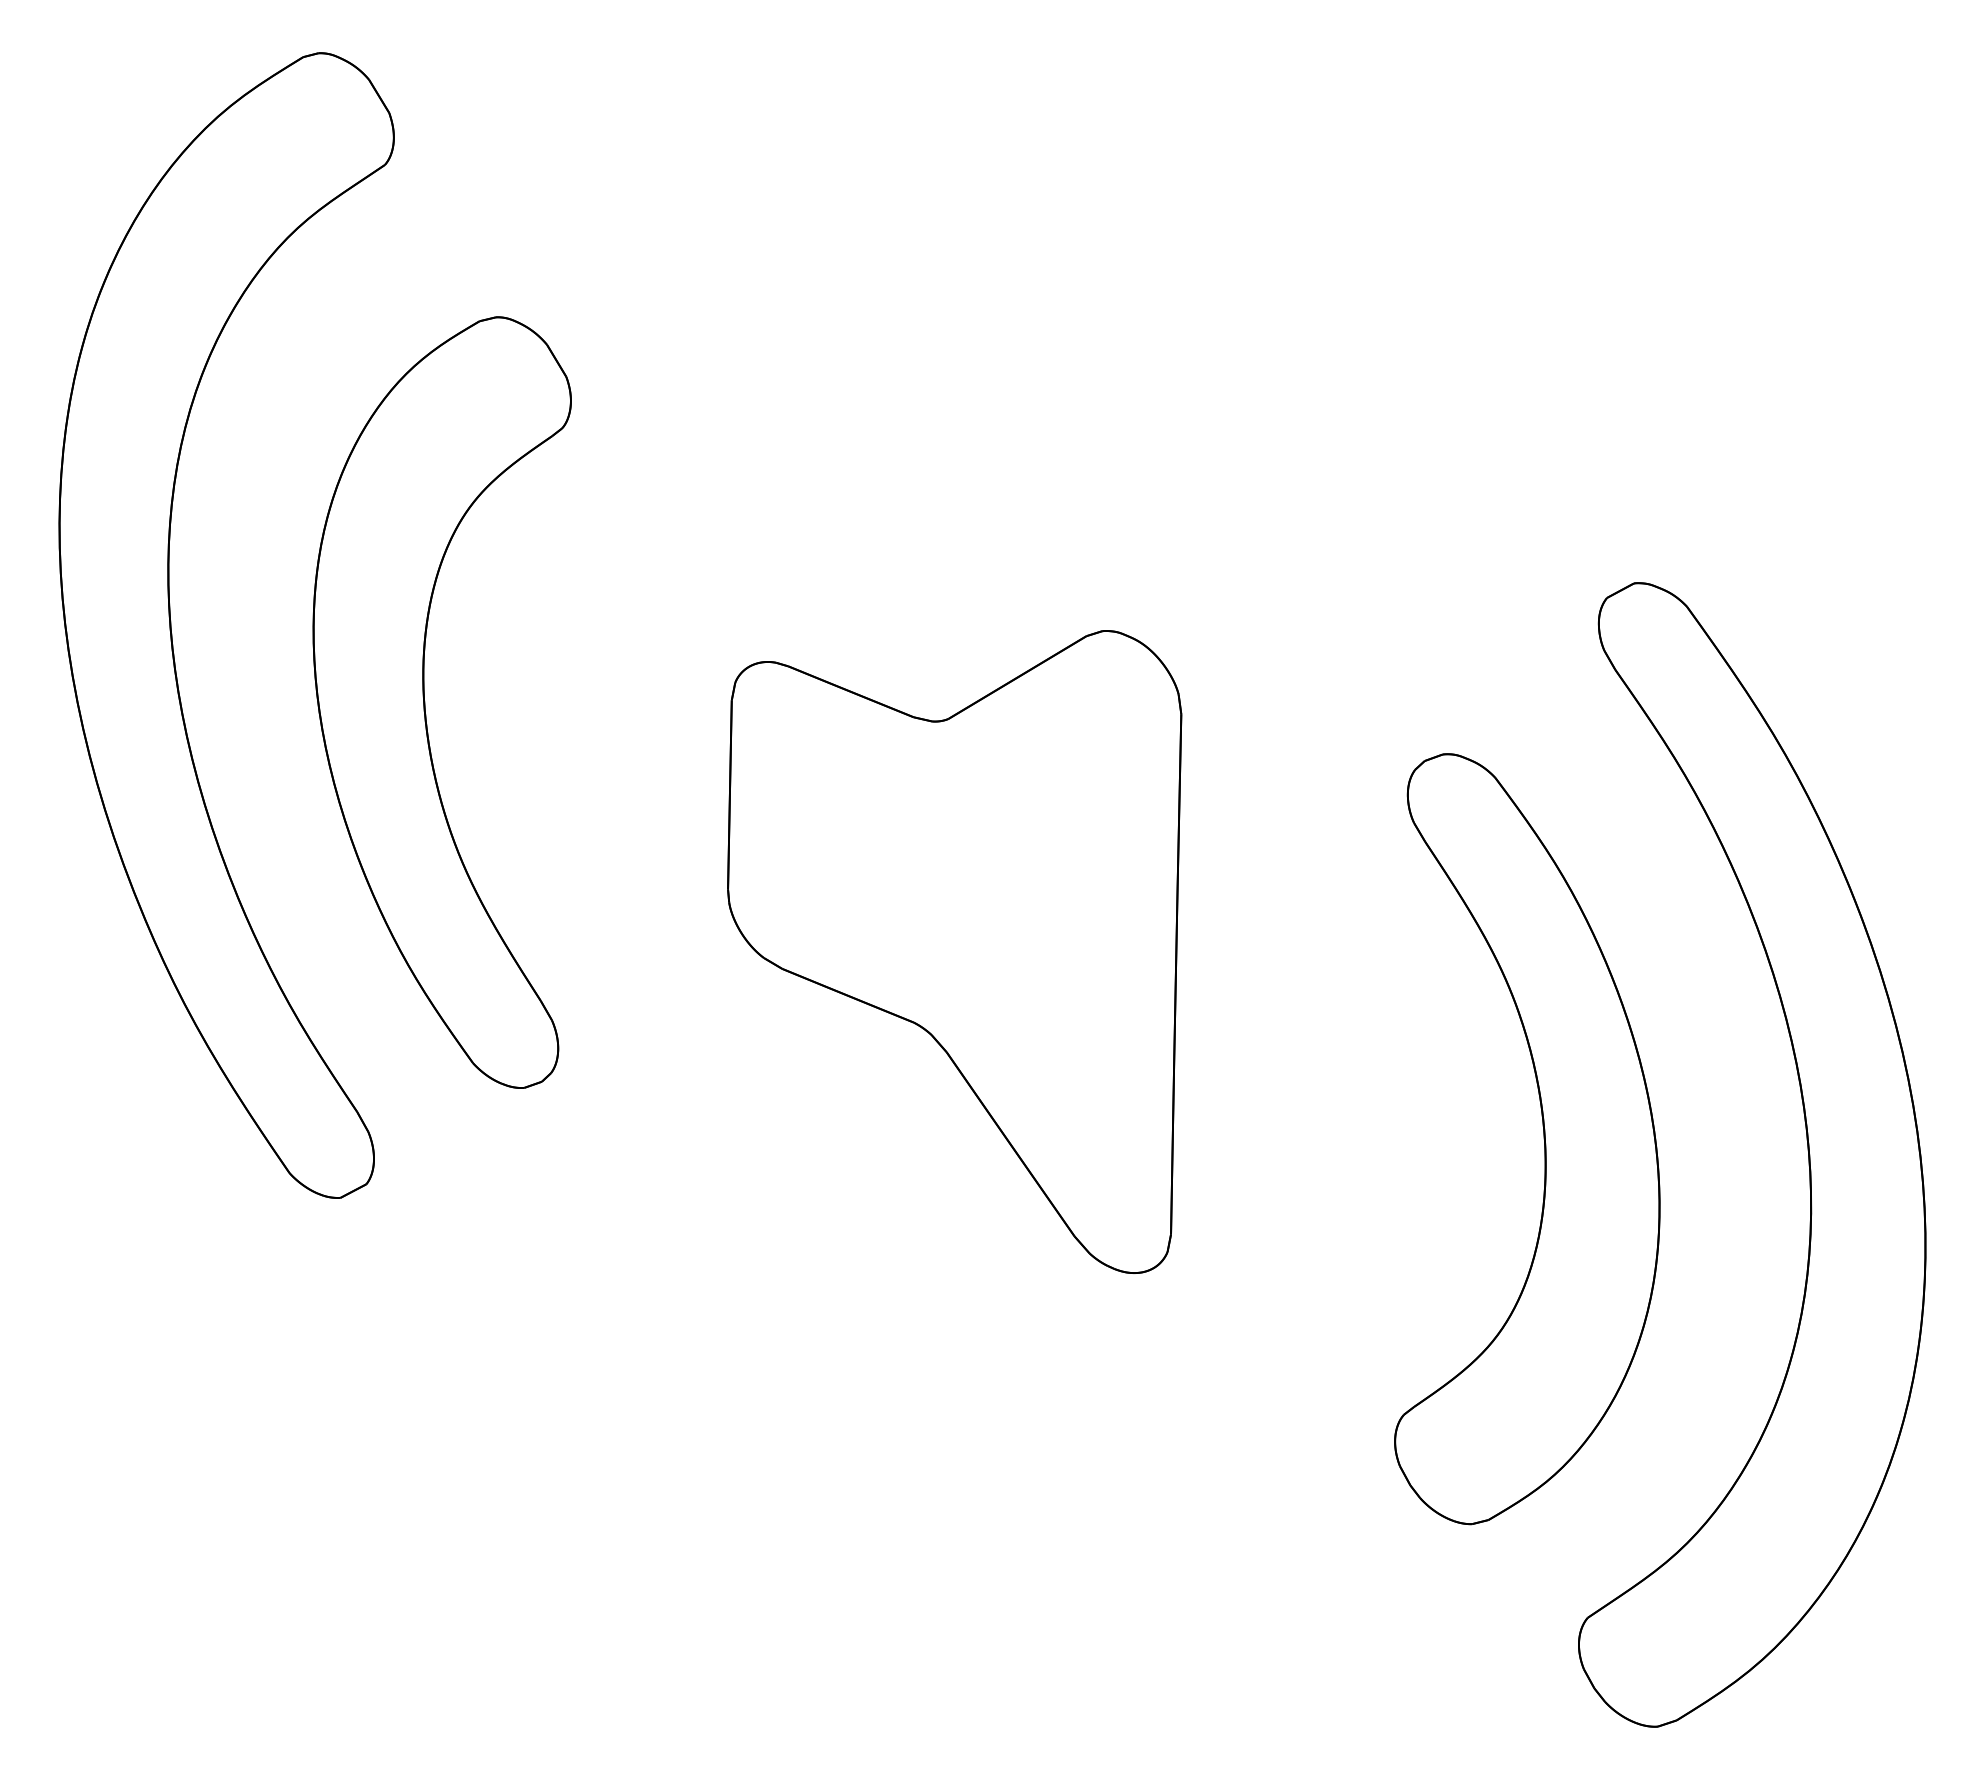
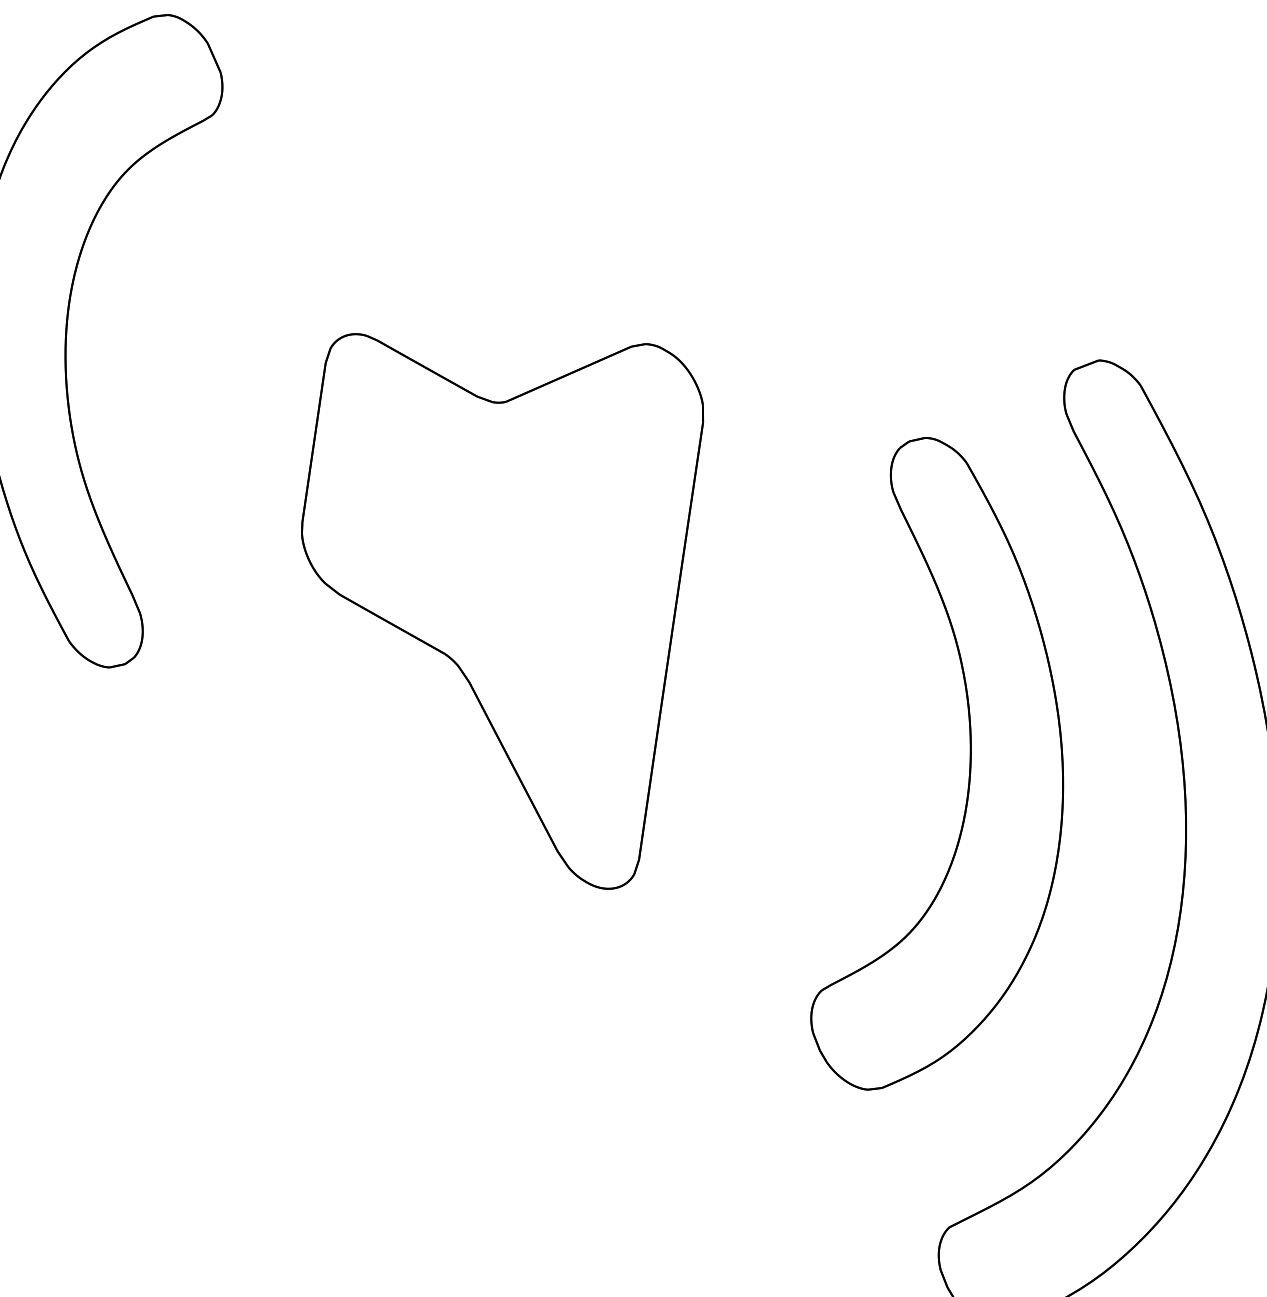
part: (1543, 1139) -> (968, 773), moved

